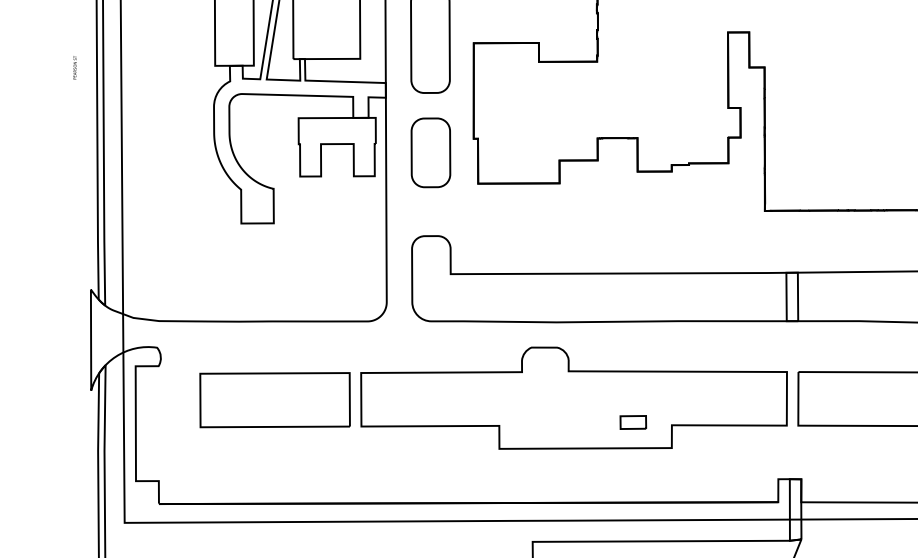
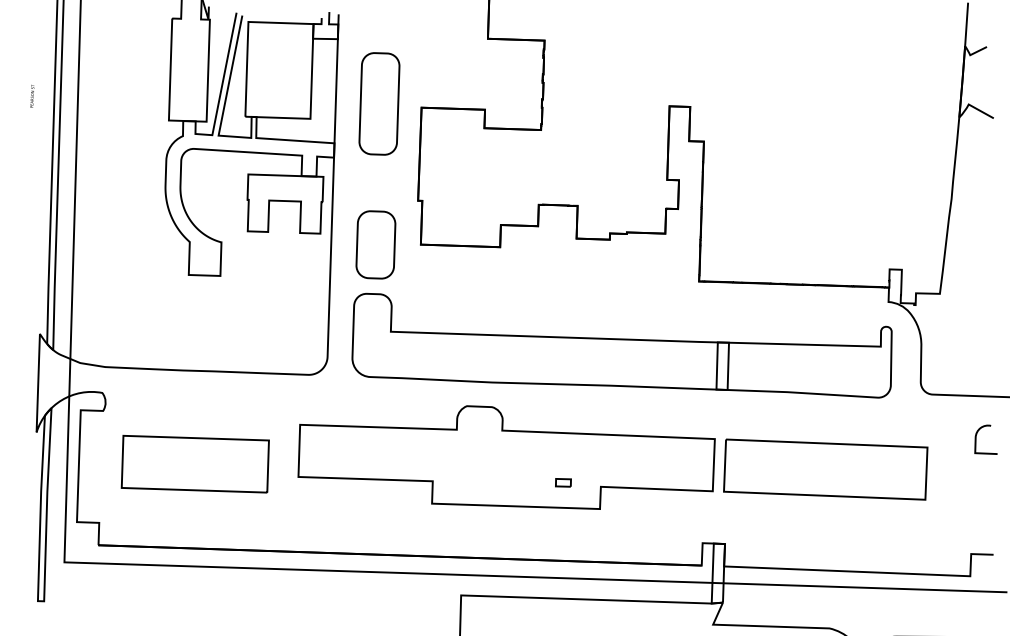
text: (75, 67) -> (32, 96), moved
part: (430, 152) -> (375, 244), moved
part: (274, 399) -> (194, 463), moved
part: (633, 422) -> (563, 482), size x0.6

